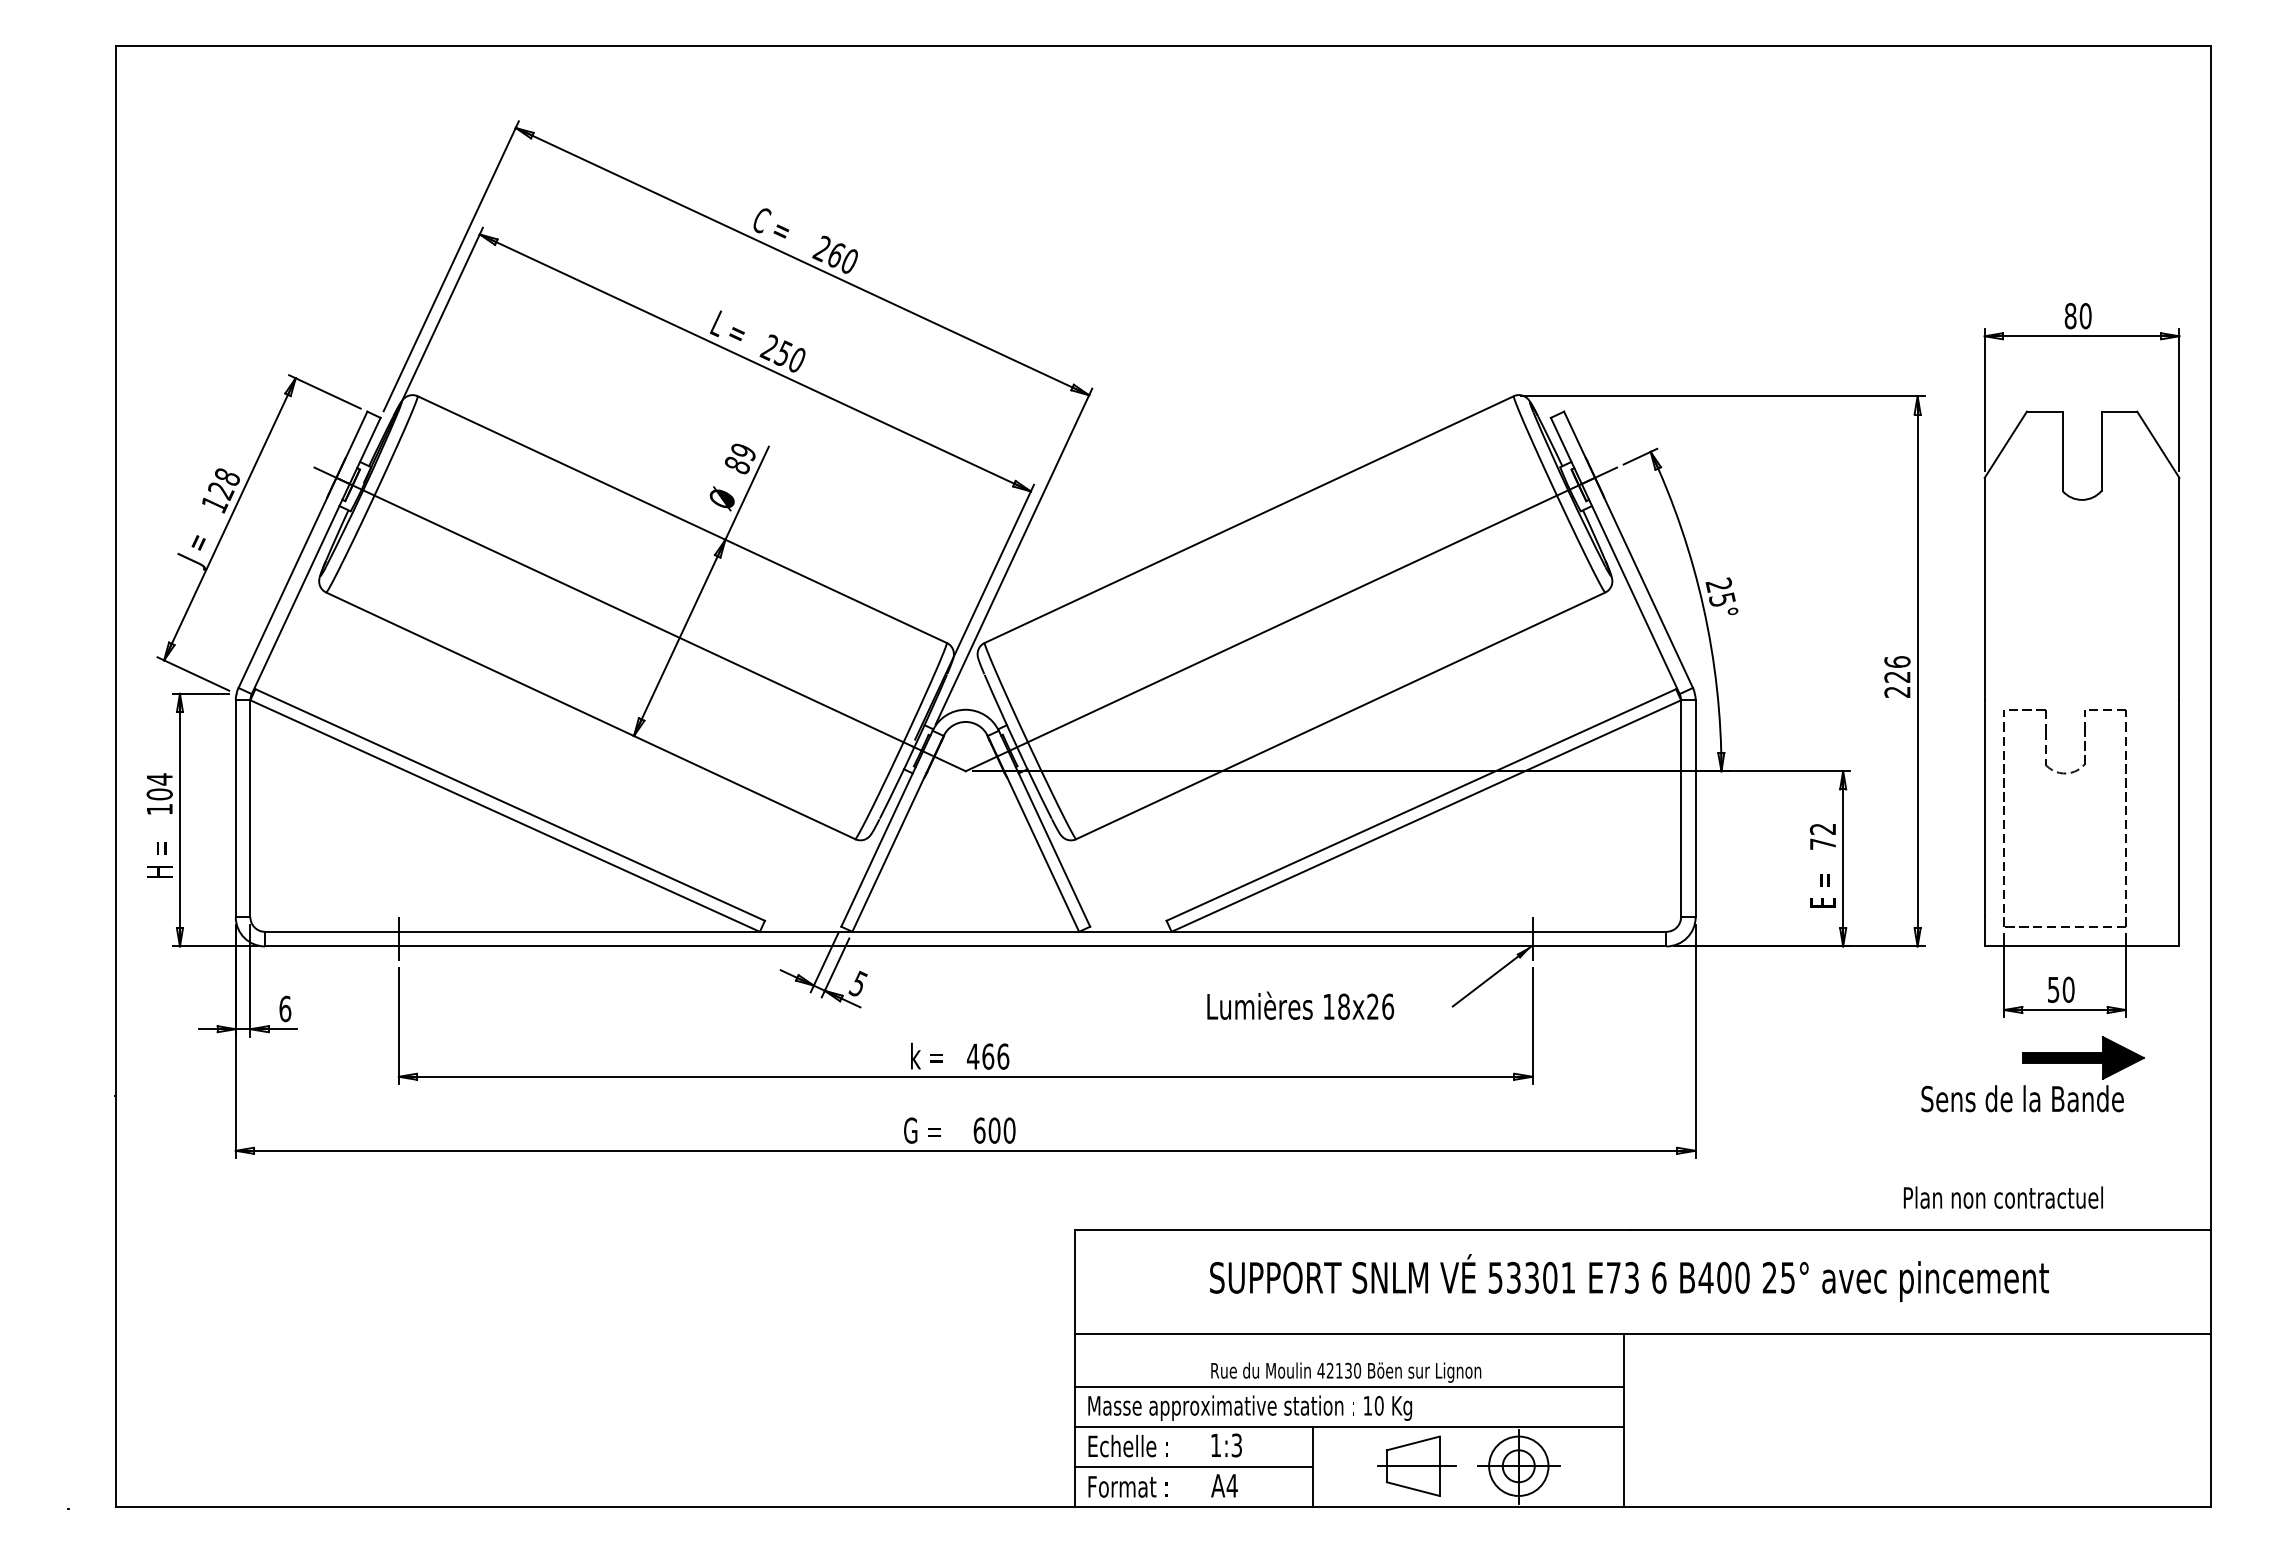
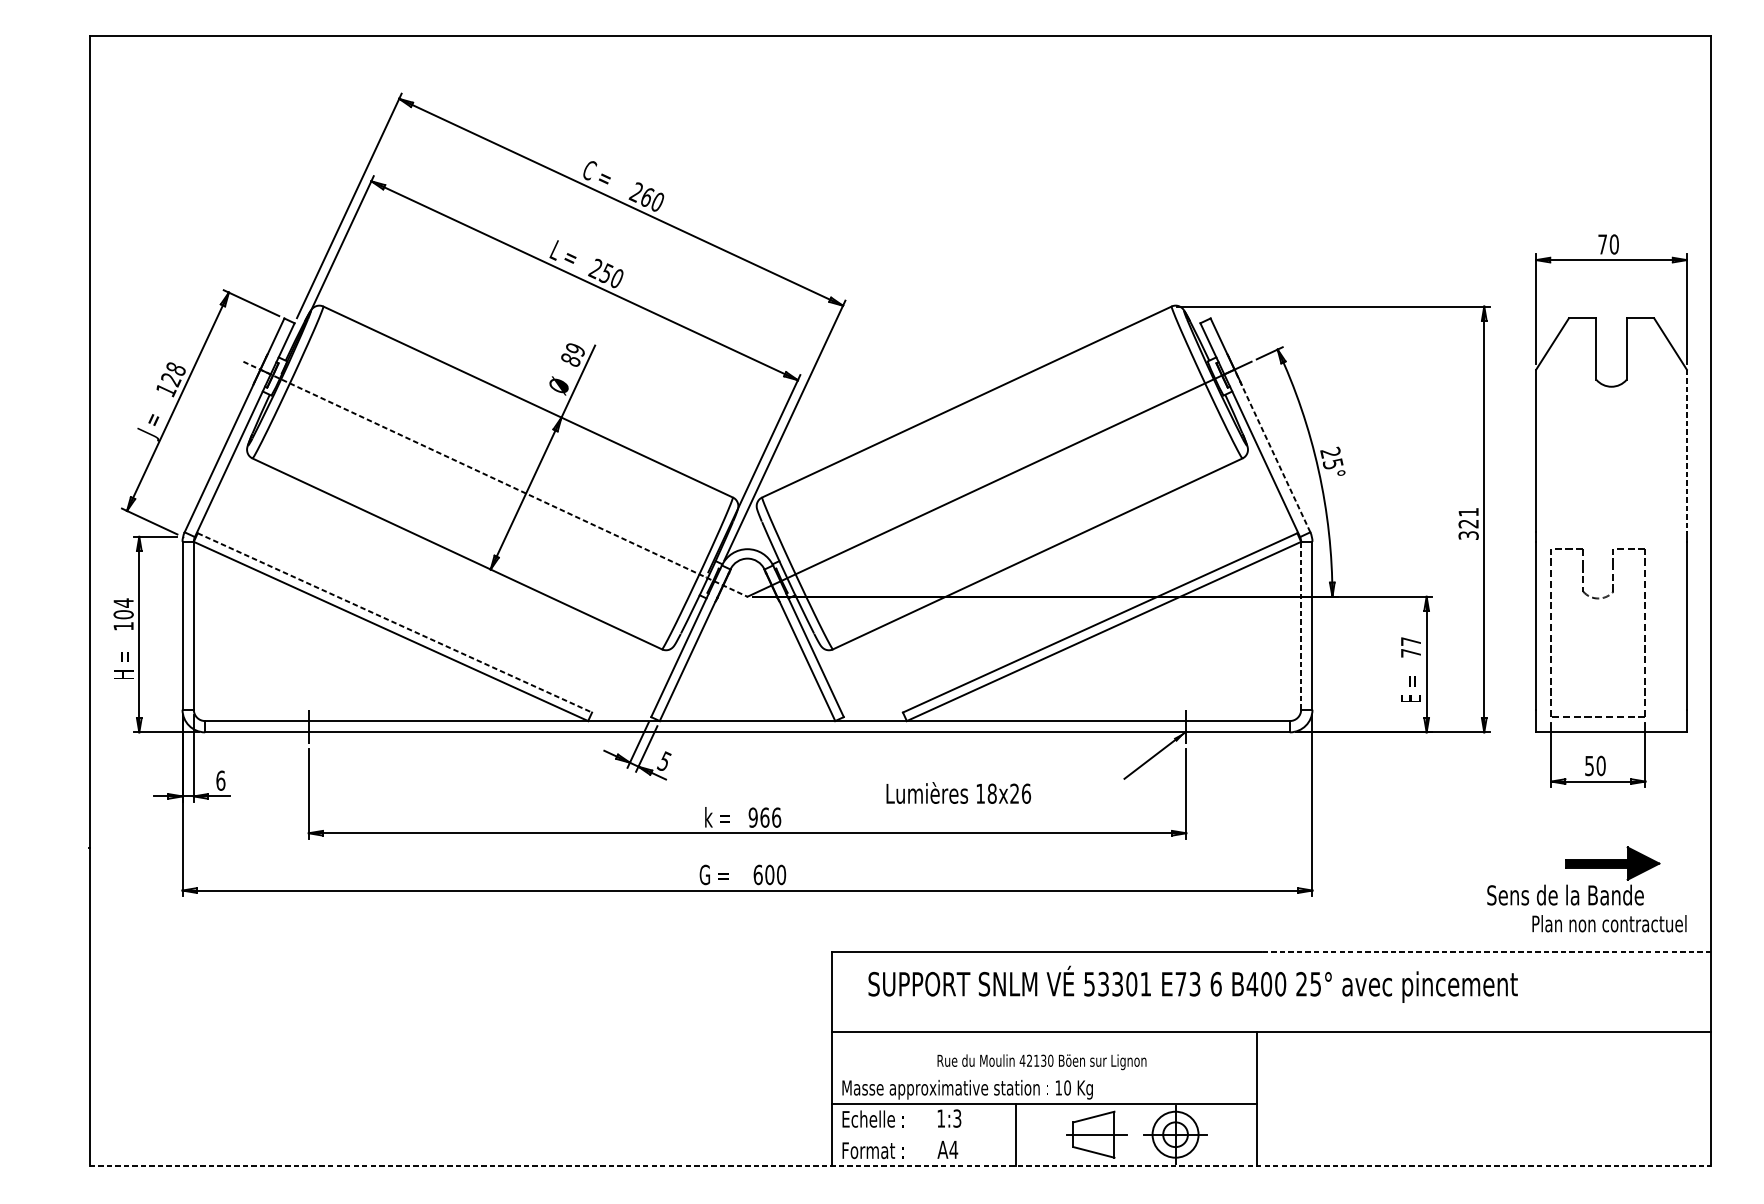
text: (2070, 316) -> (1602, 244), 80 -> 70
line: (1643, 582) -> (1272, 450), solid -> dashed
line: (2179, 583) -> (1686, 451), solid -> dashed
line: (640, 619) -> (495, 479), solid -> dashed
text: (1897, 676) -> (1468, 523), 226 -> 321
line: (510, 805) -> (395, 623), solid -> dashed
line: (1681, 808) -> (1301, 625), solid -> dashed
text: (1822, 828) -> (1410, 641), 72 -> 77
text: (1300, 1005) -> (958, 792), moved
text: (972, 1056) -> (752, 817), 466 -> 966
part: (2032, 1063) -> (1573, 867), moved
text: (2003, 1197) -> (1609, 923), moved
line: (1919, 1229) -> (1485, 951), solid -> dashed
text: (1629, 1278) -> (1193, 984), moved
line: (1349, 1386) -> (1044, 1072), removed
line: (1193, 1467) -> (923, 1135), removed
line: (1163, 1507) -> (900, 1166), solid -> dashed

